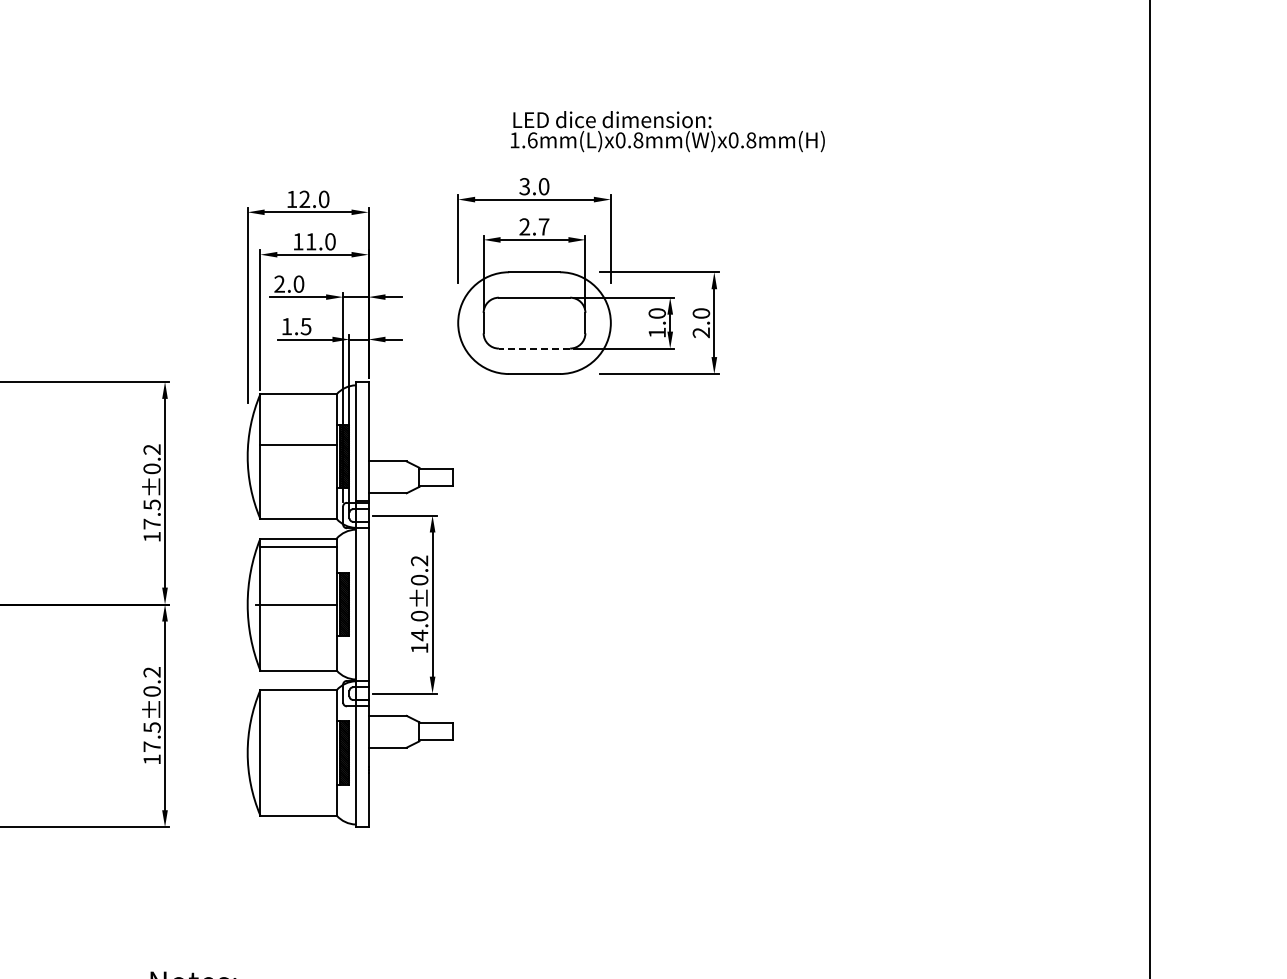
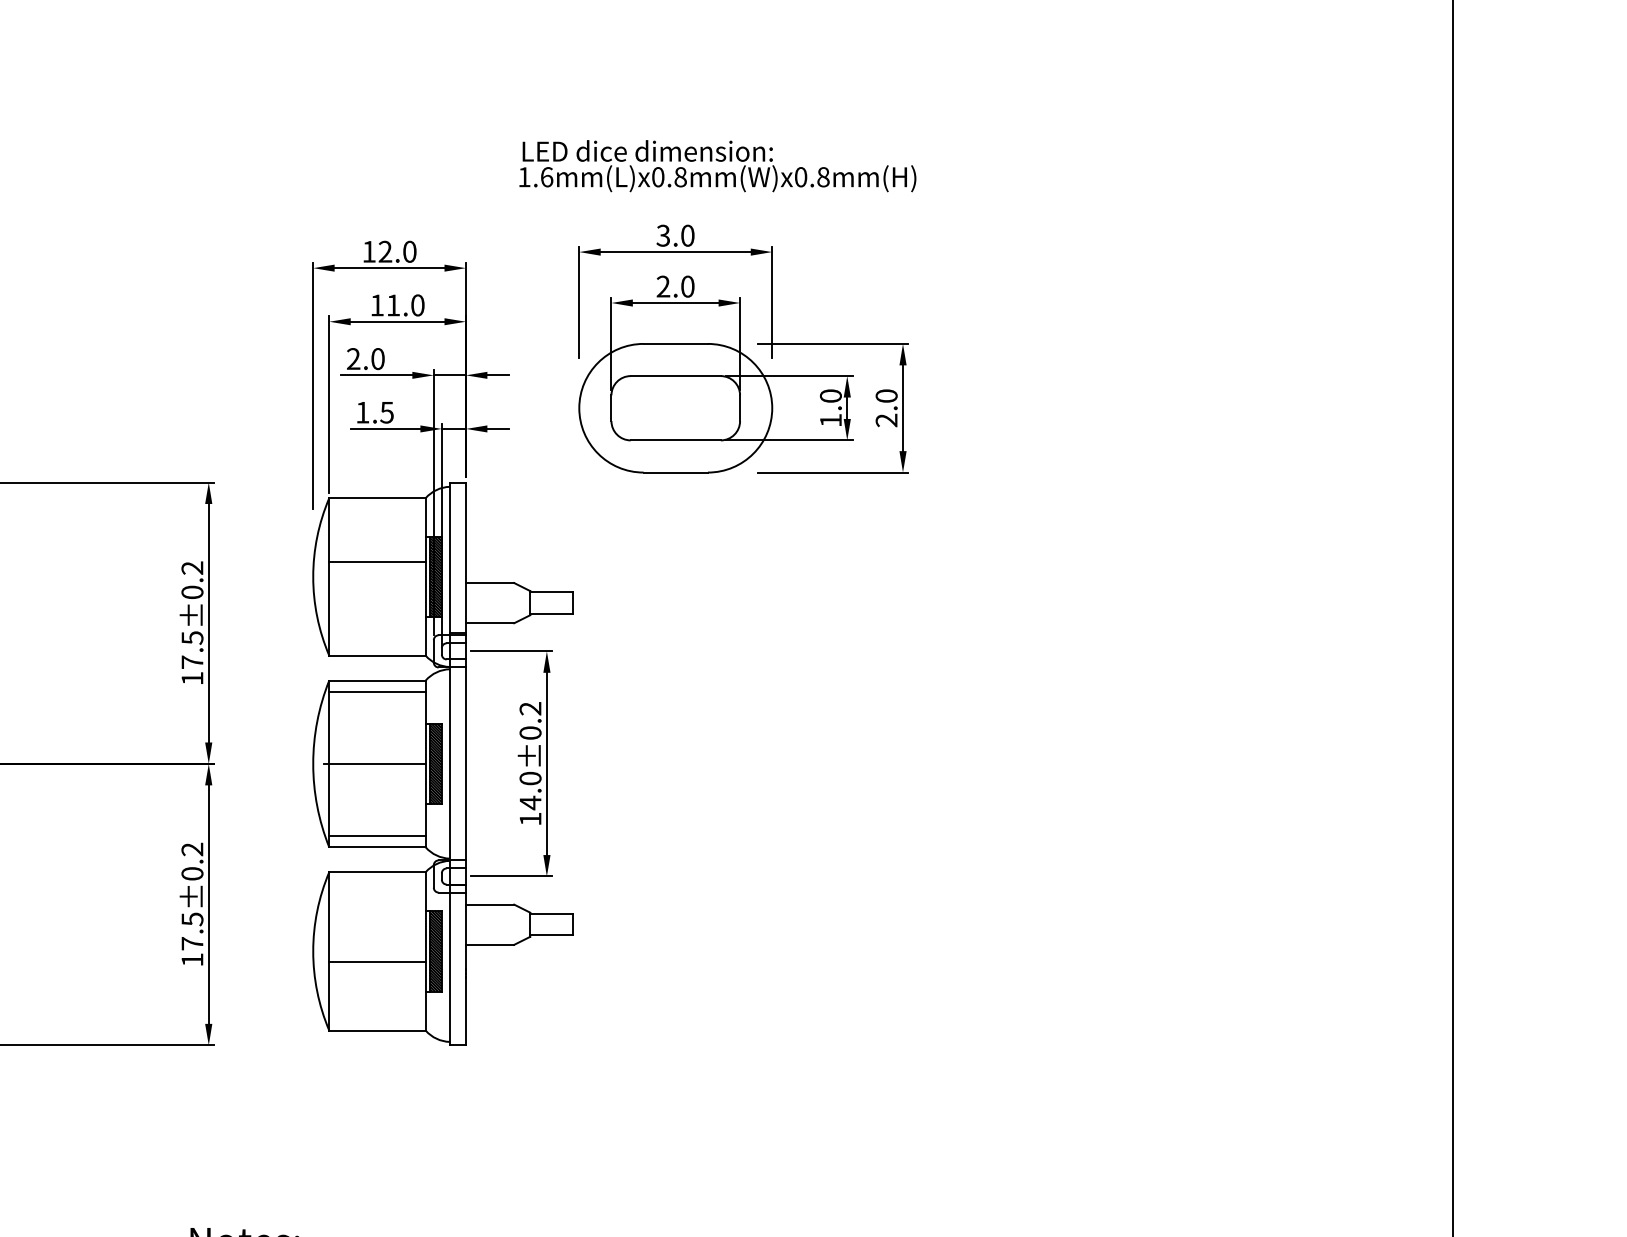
text: (667, 131) -> (717, 166), moved
text: (543, 226) -> (687, 286), 2.7 -> 2.0
line: (534, 348) -> (675, 440), dashed -> solid
line: (298, 661) -> (377, 835), added
line: (298, 761) -> (377, 962), added

